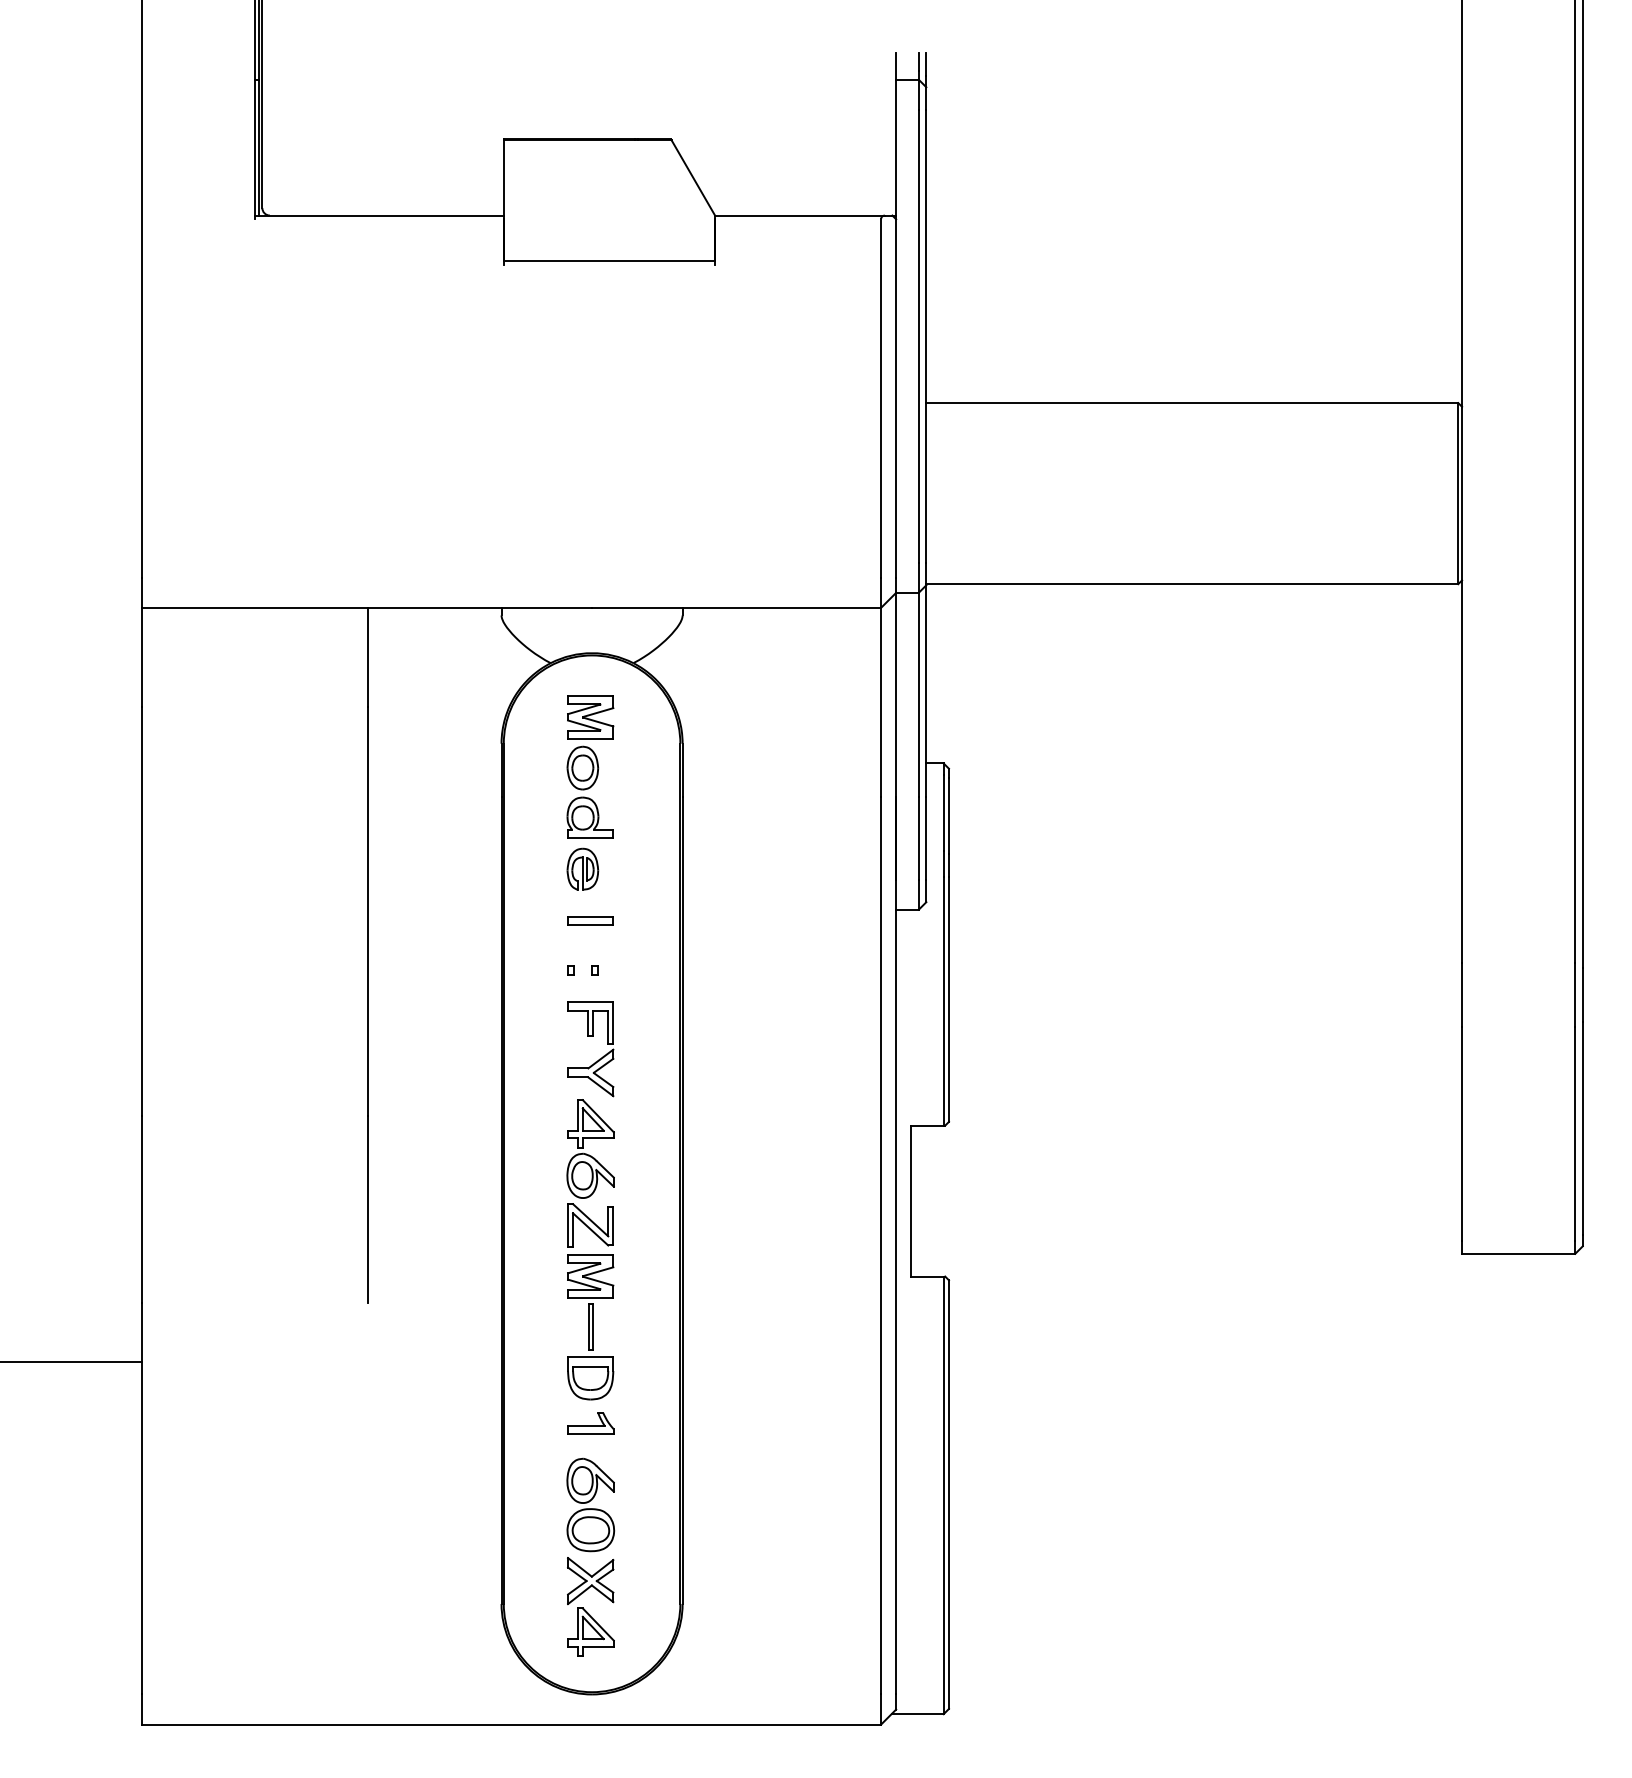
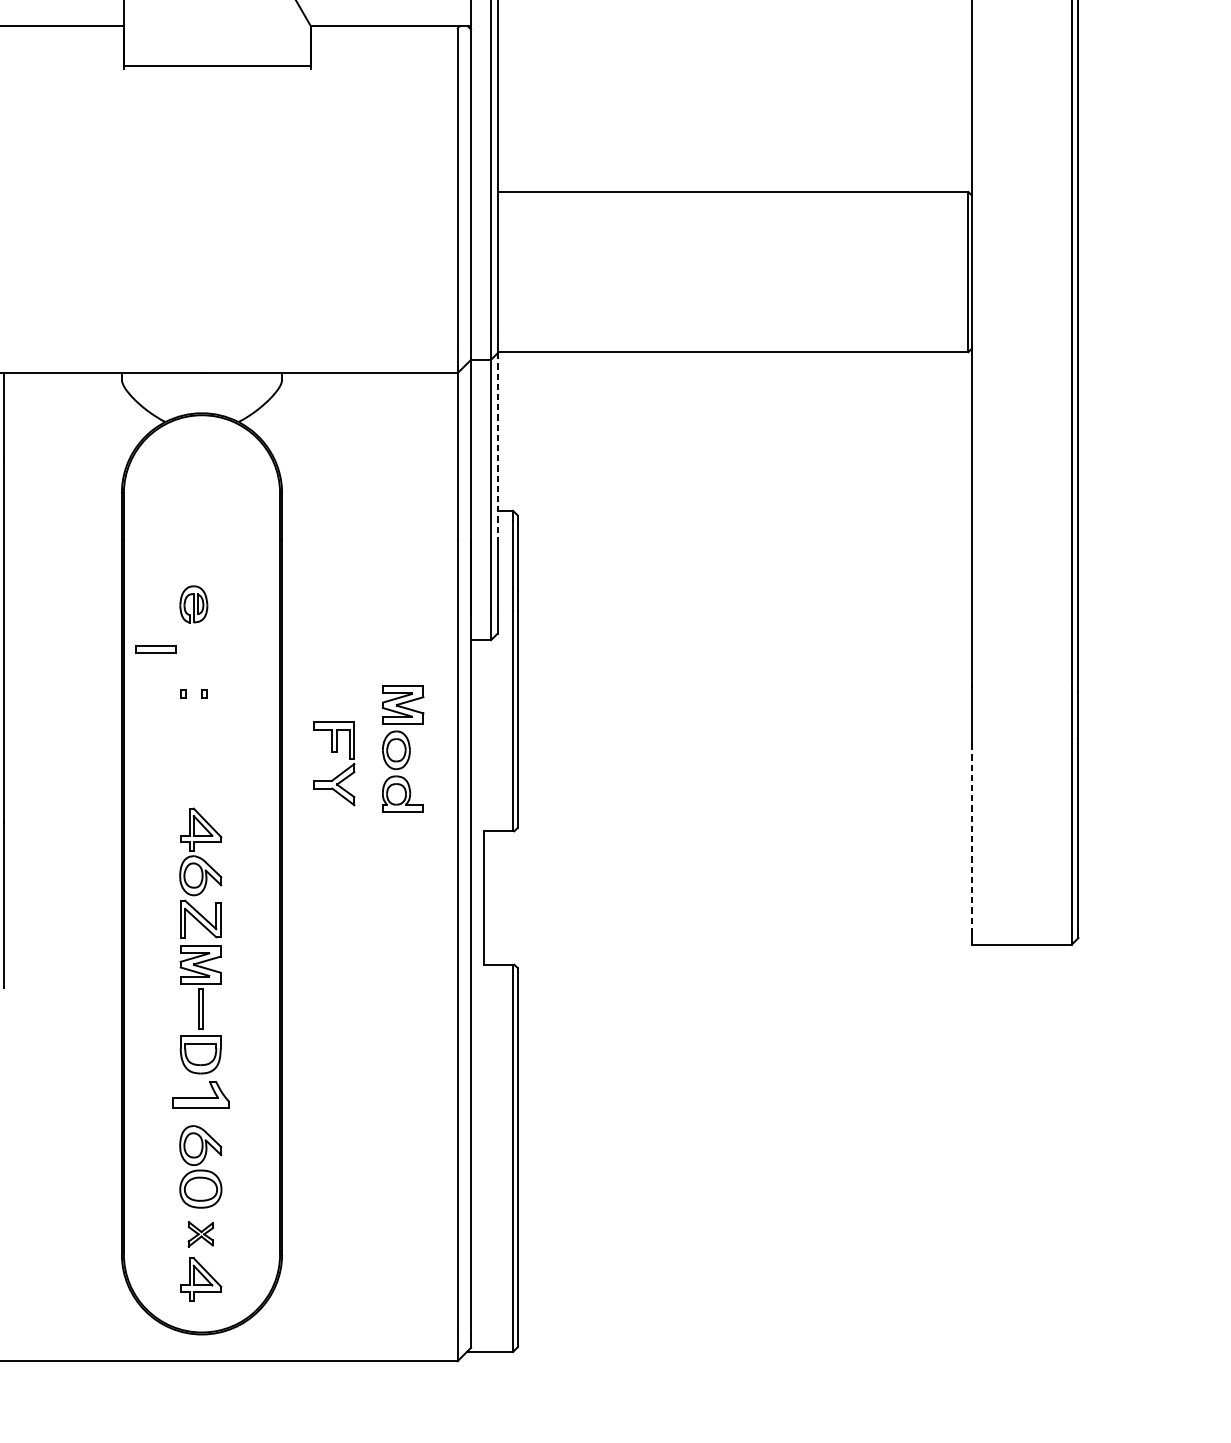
line: (926, 690) -> (497, 446), solid -> dashed
part: (590, 766) -> (403, 748), moved
part: (590, 920) -> (155, 649), moved
part: (599, 1058) -> (342, 771), moved
line: (1462, 1133) -> (972, 838), solid -> dashed
part: (590, 1423) -> (200, 1094), size x1.4
part: (590, 1581) -> (200, 1234), size x0.6

